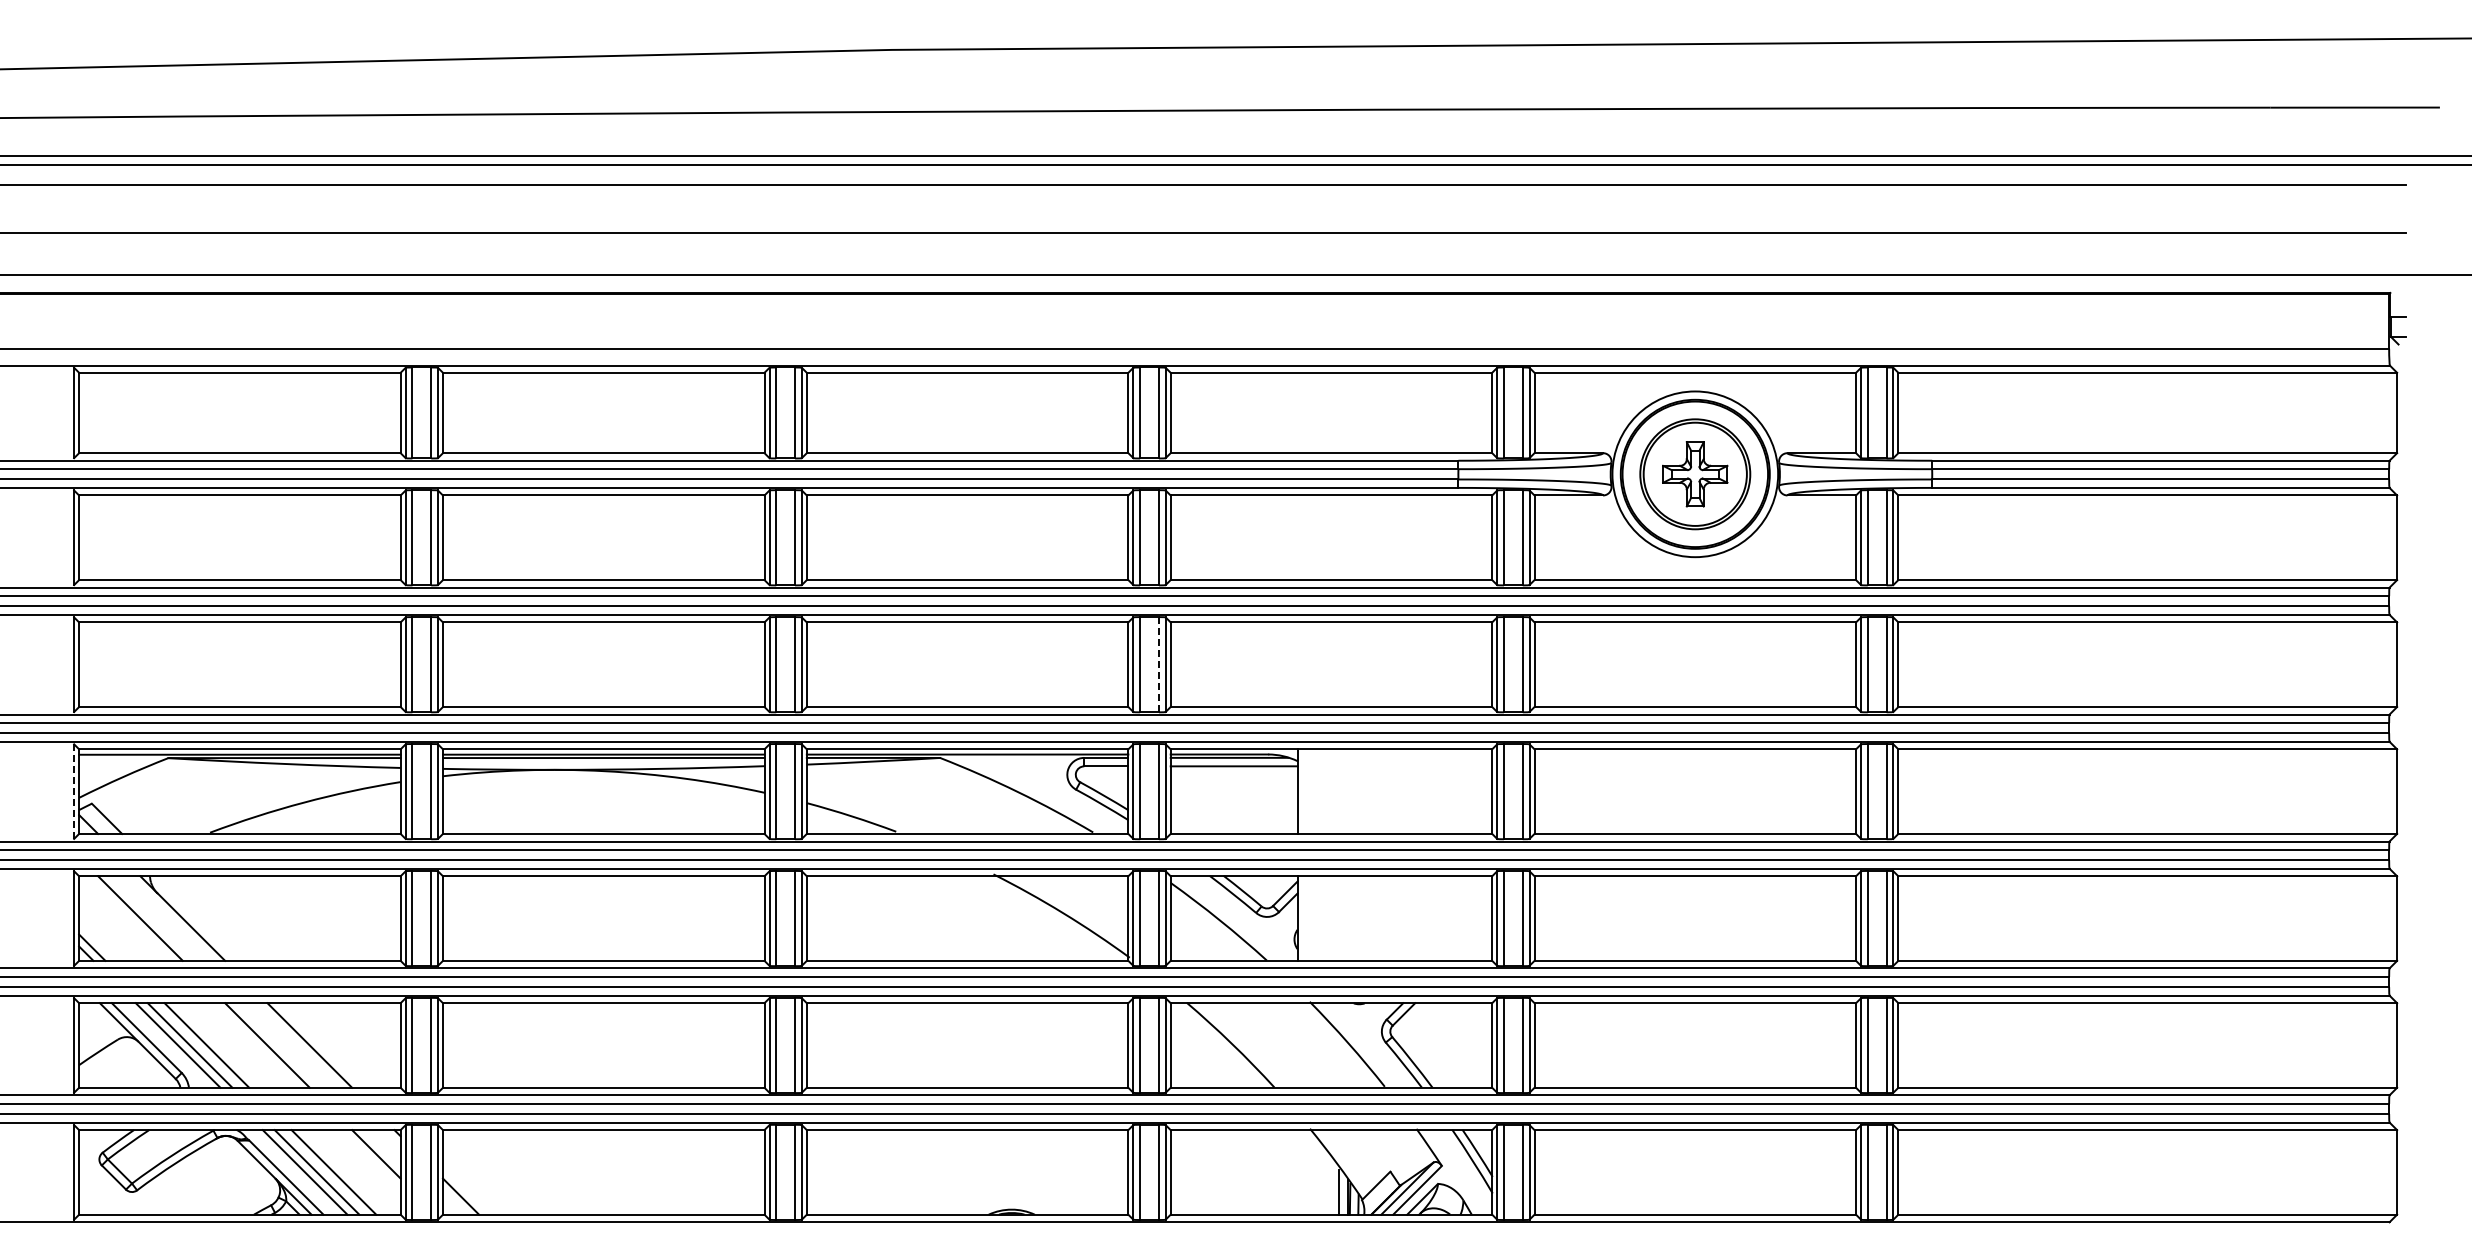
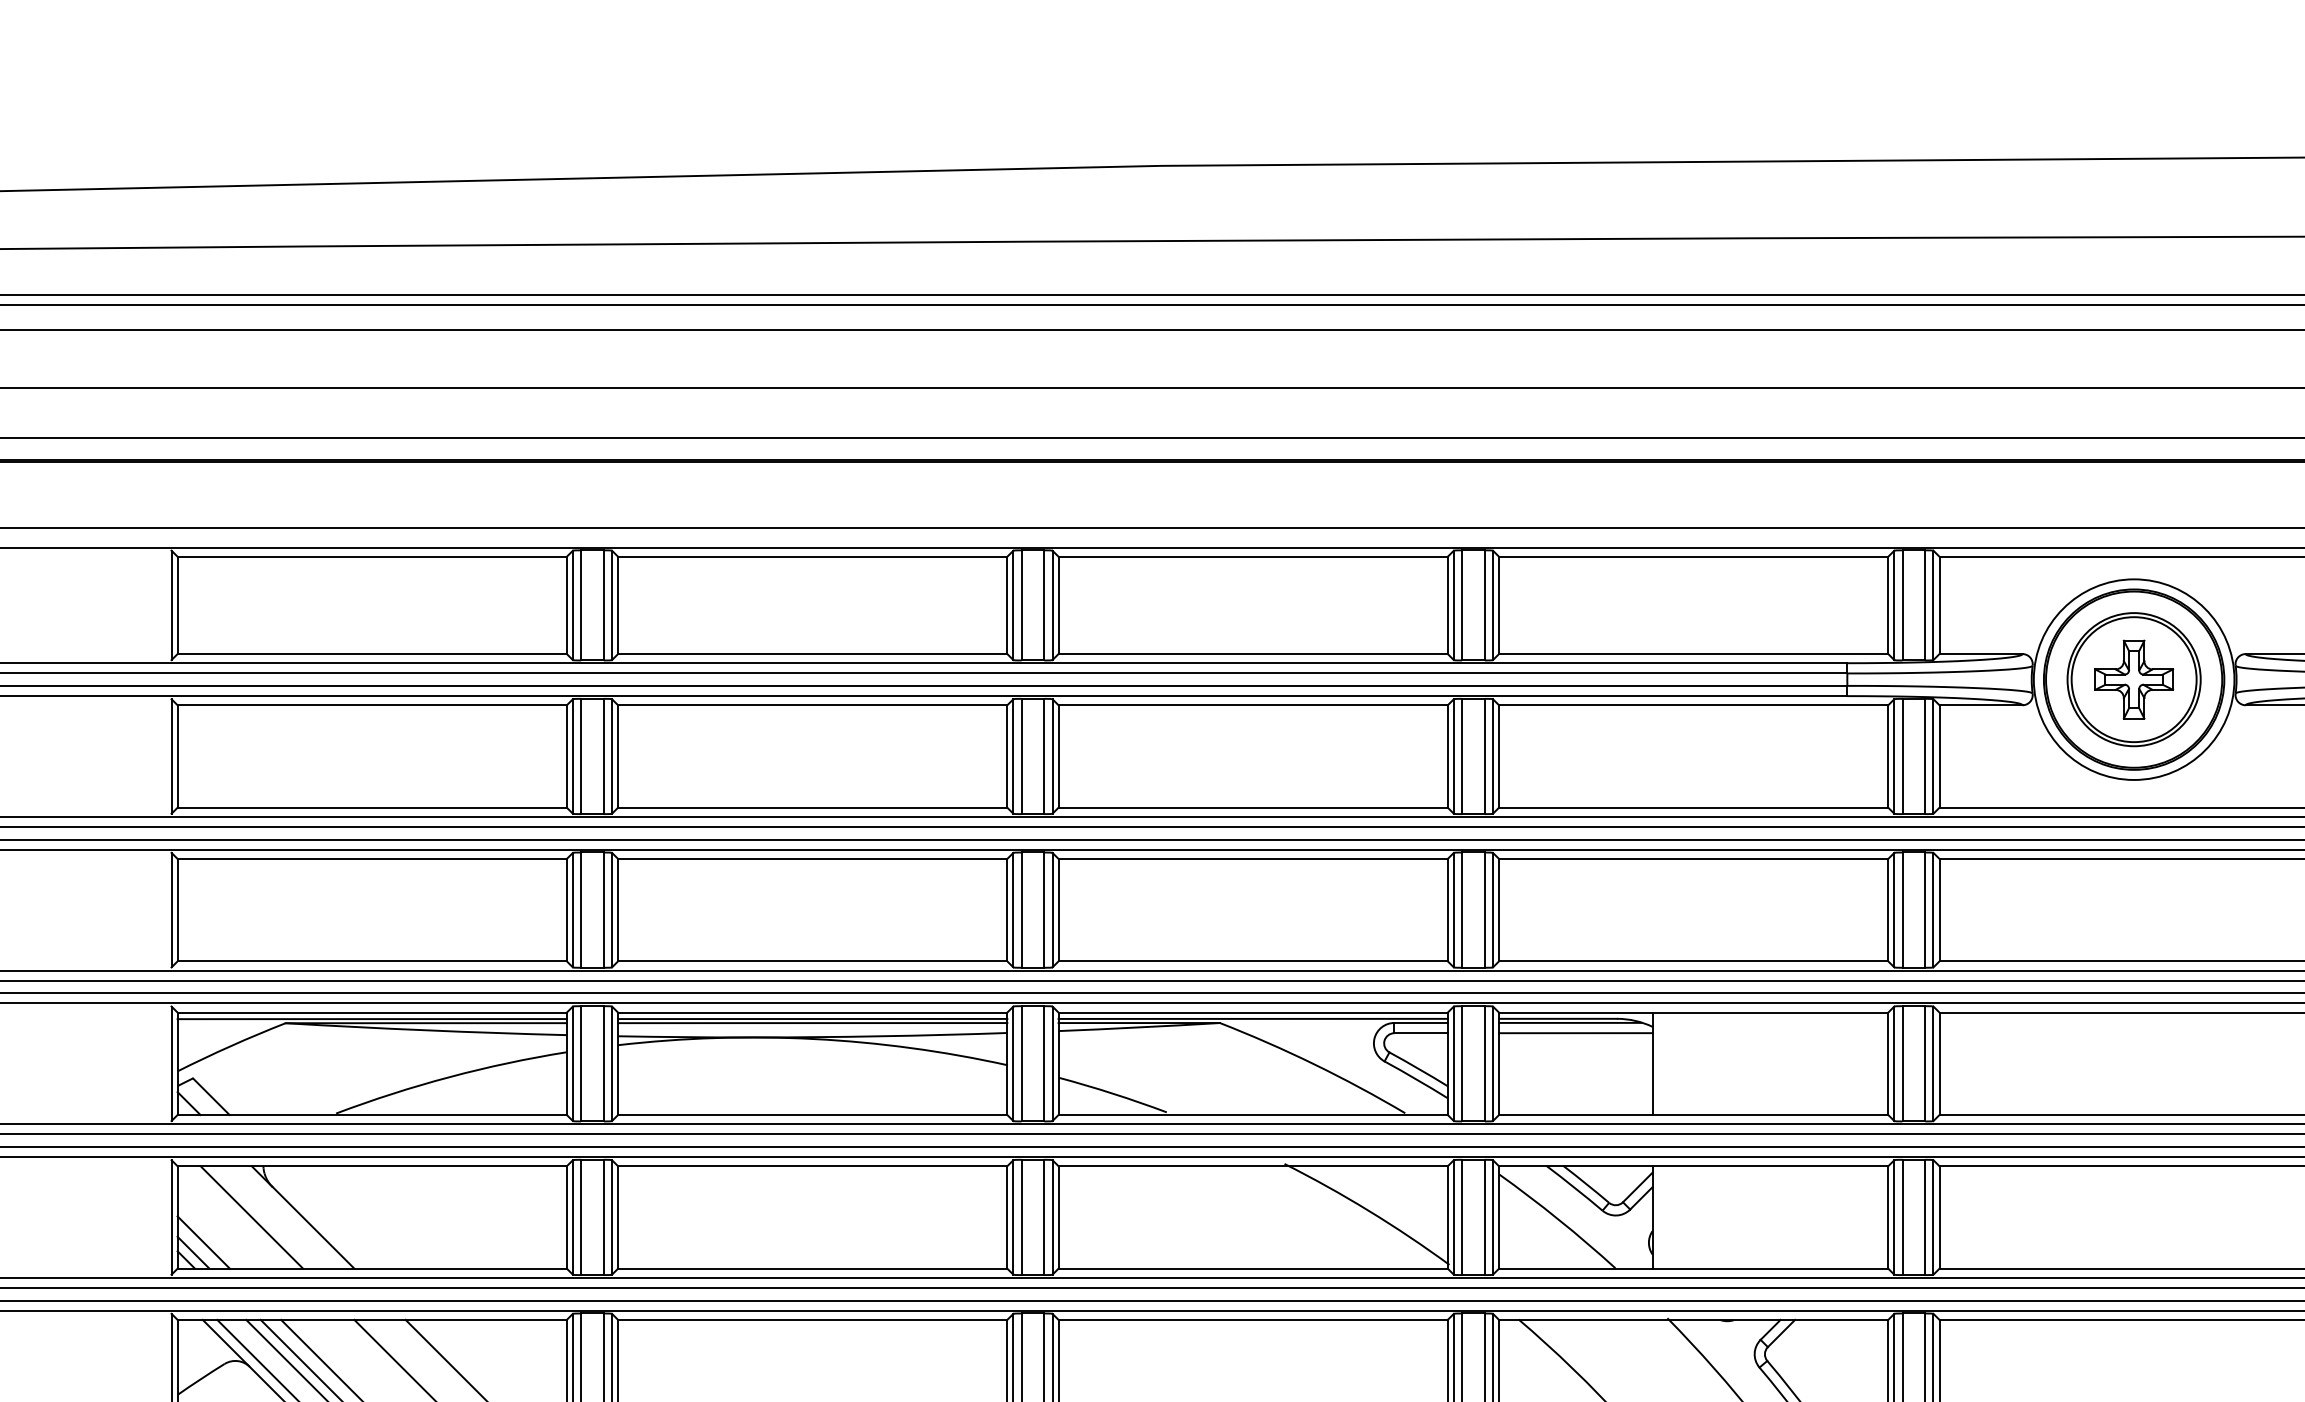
line: (1158, 664) -> (1484, 909), dashed -> solid
line: (74, 791) -> (171, 1063), dashed -> solid
line: (100, 938) -> (203, 1241), added

